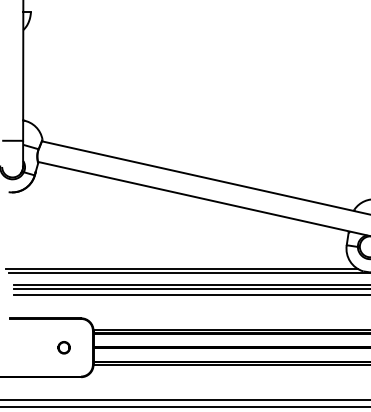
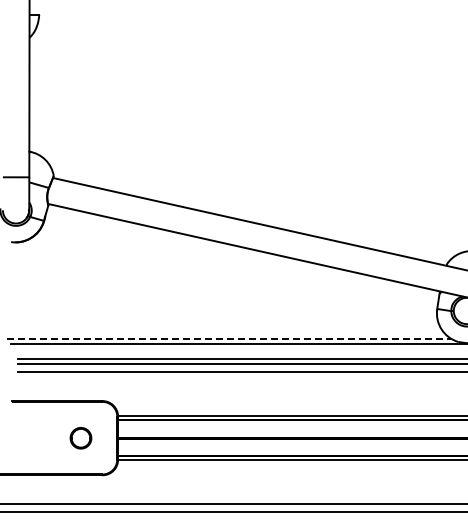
line: (181, 269) -> (229, 339), solid -> dashed
part: (63, 347) -> (80, 437), size x1.4

